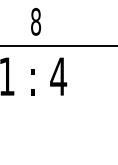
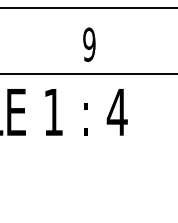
text: (36, 21) -> (89, 44), 8 -> 9

